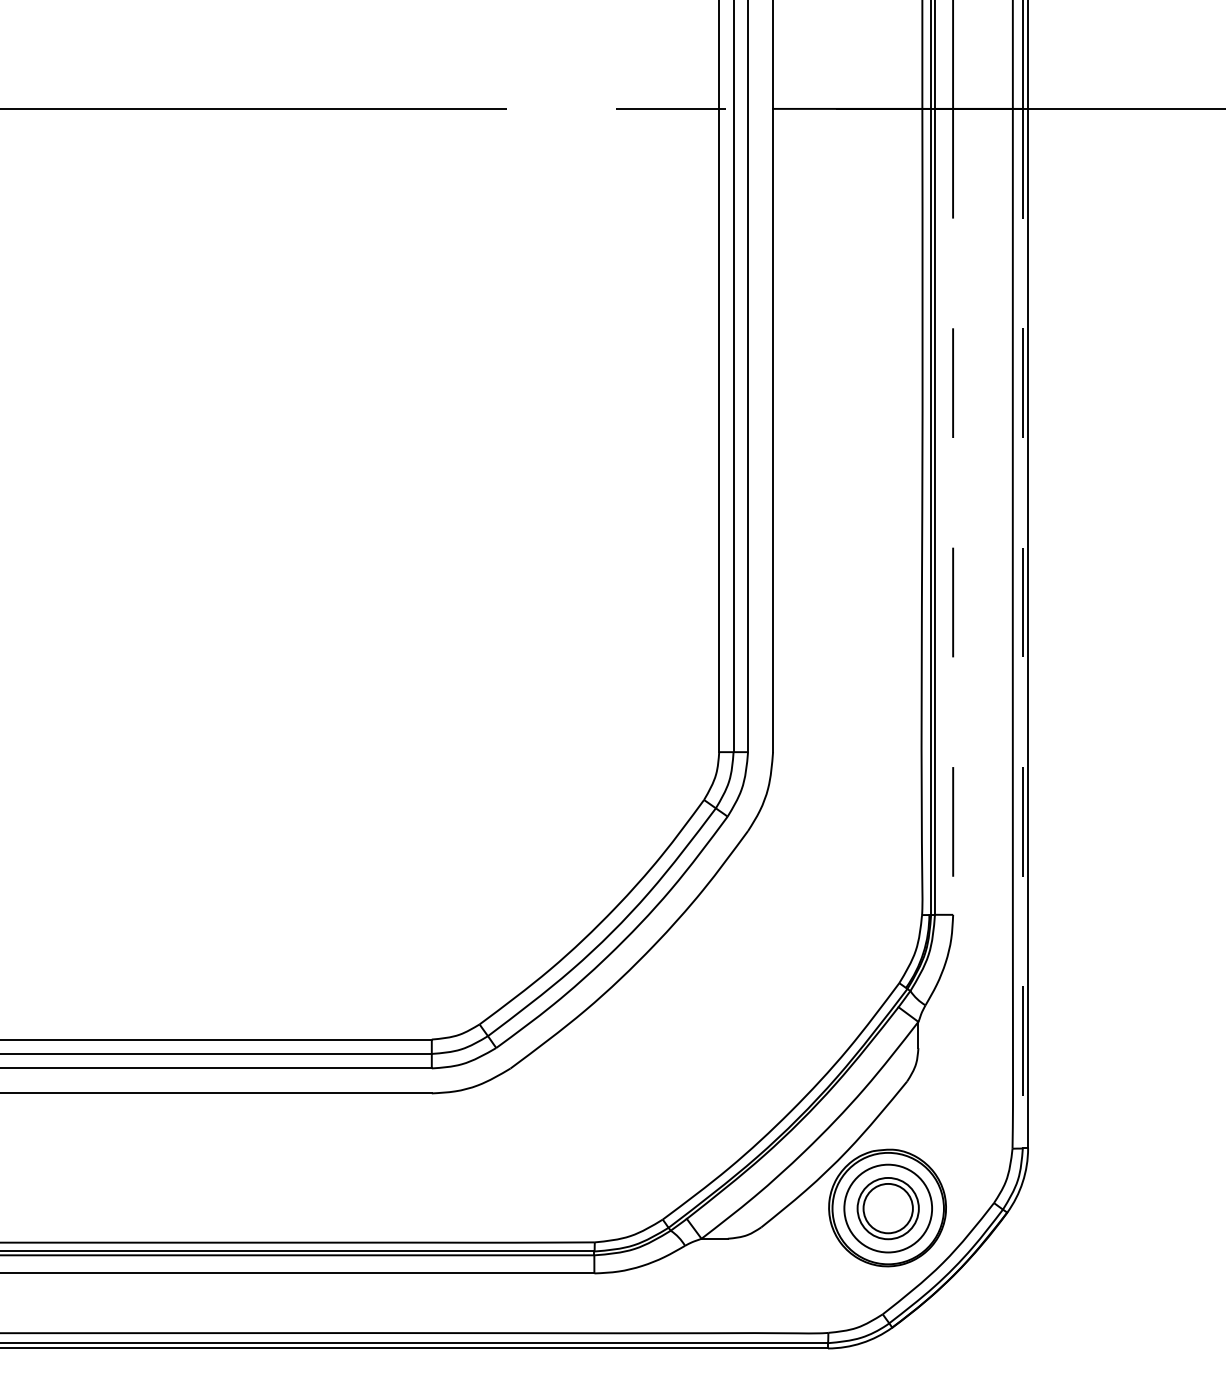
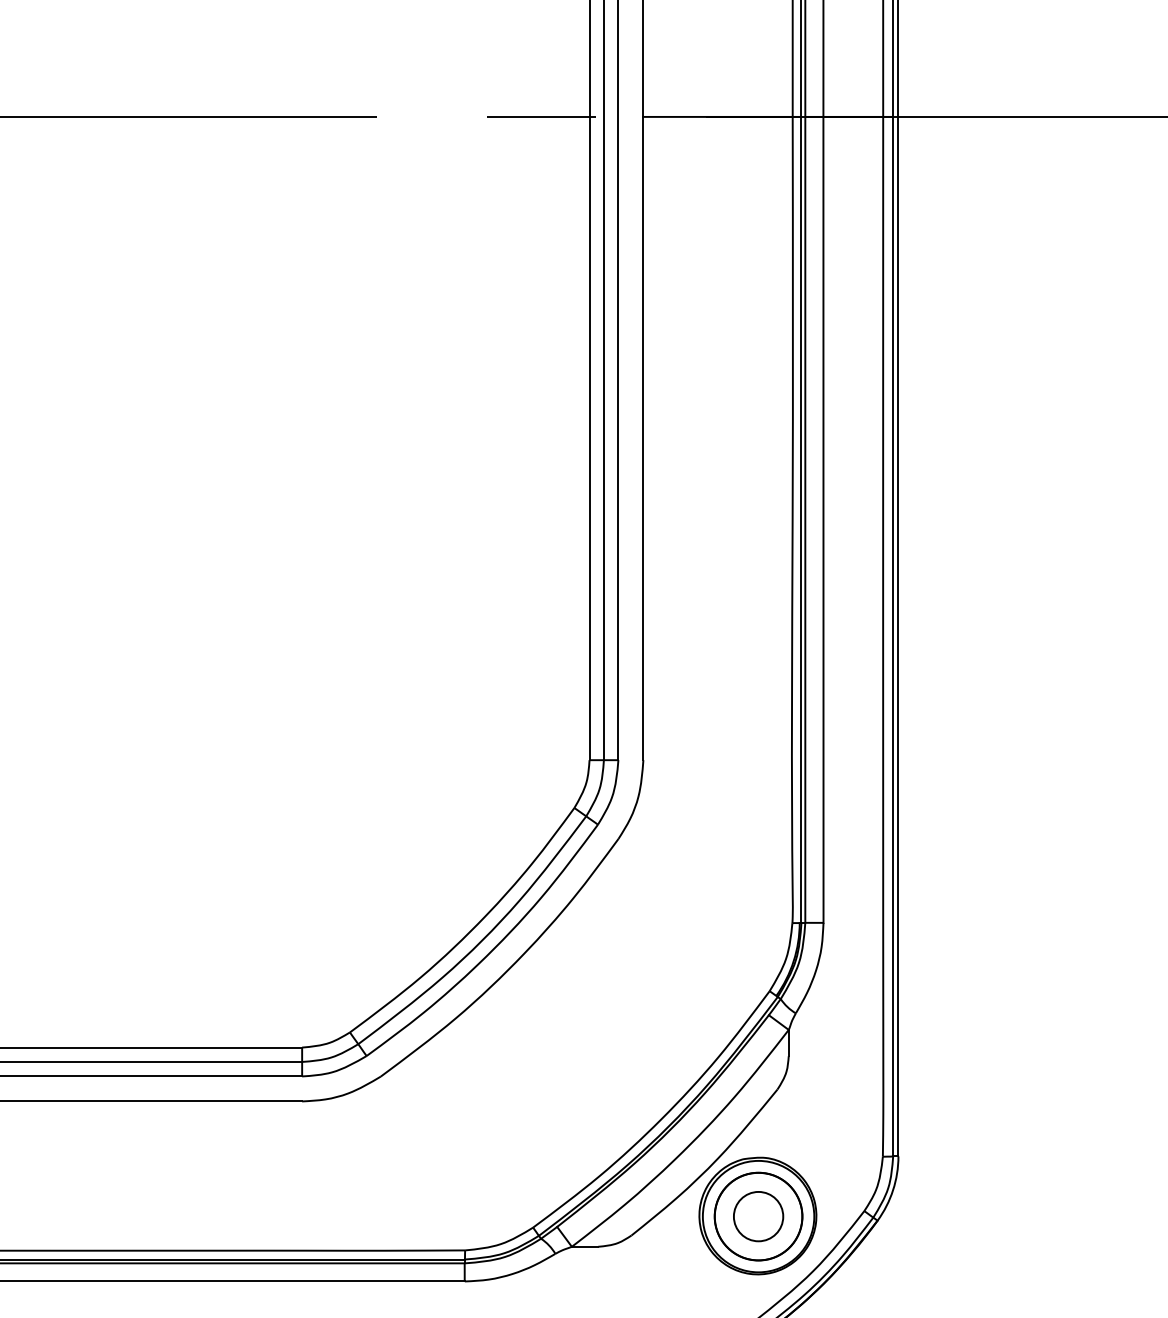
line: (953, 511) -> (823, 519), dashed -> solid
line: (1022, 629) -> (892, 637), dashed -> solid
circle: (888, 1208) -> (758, 1216), size x1.43

